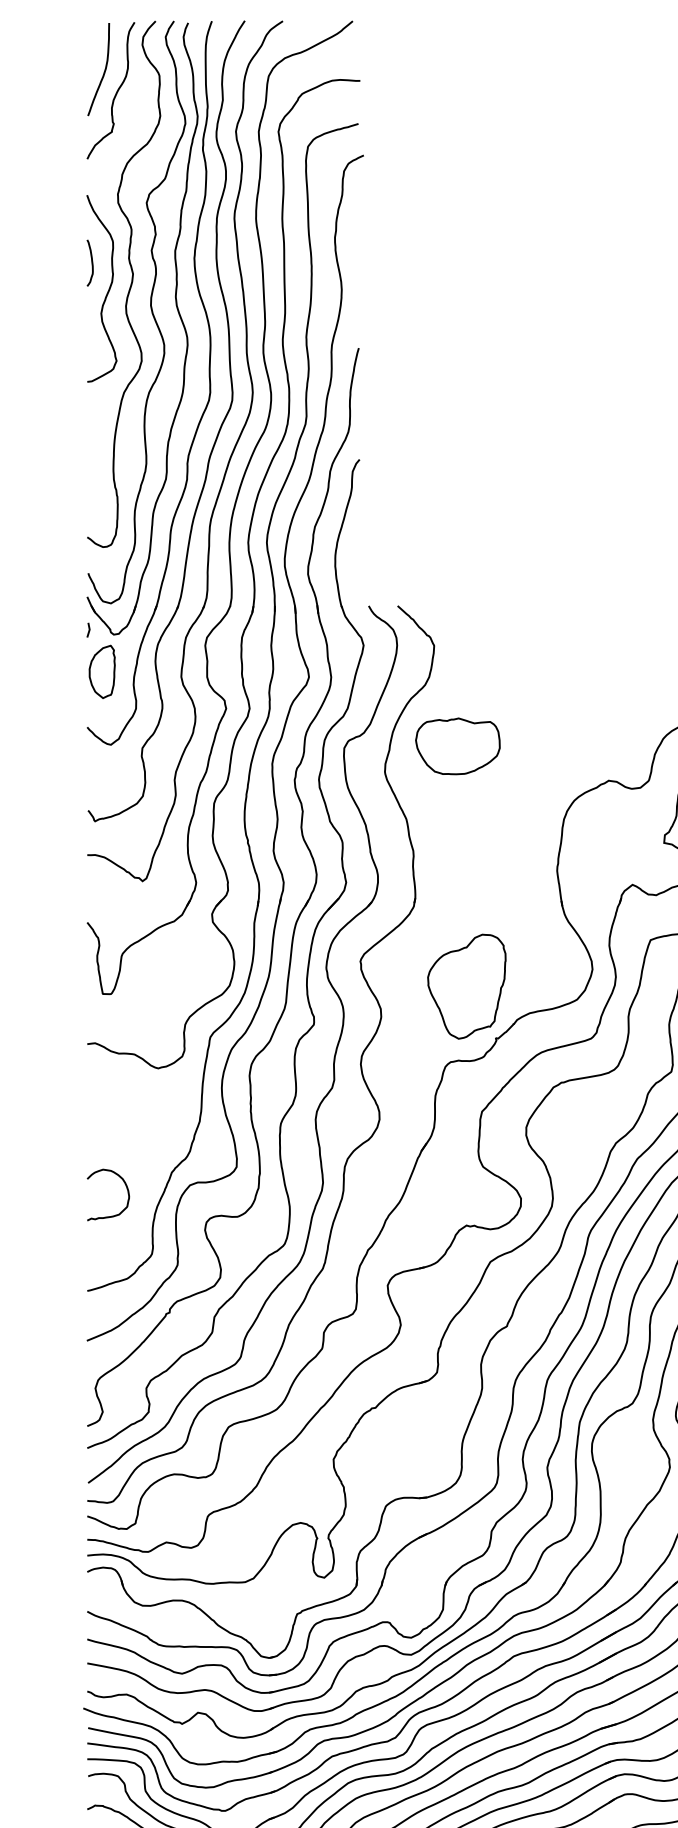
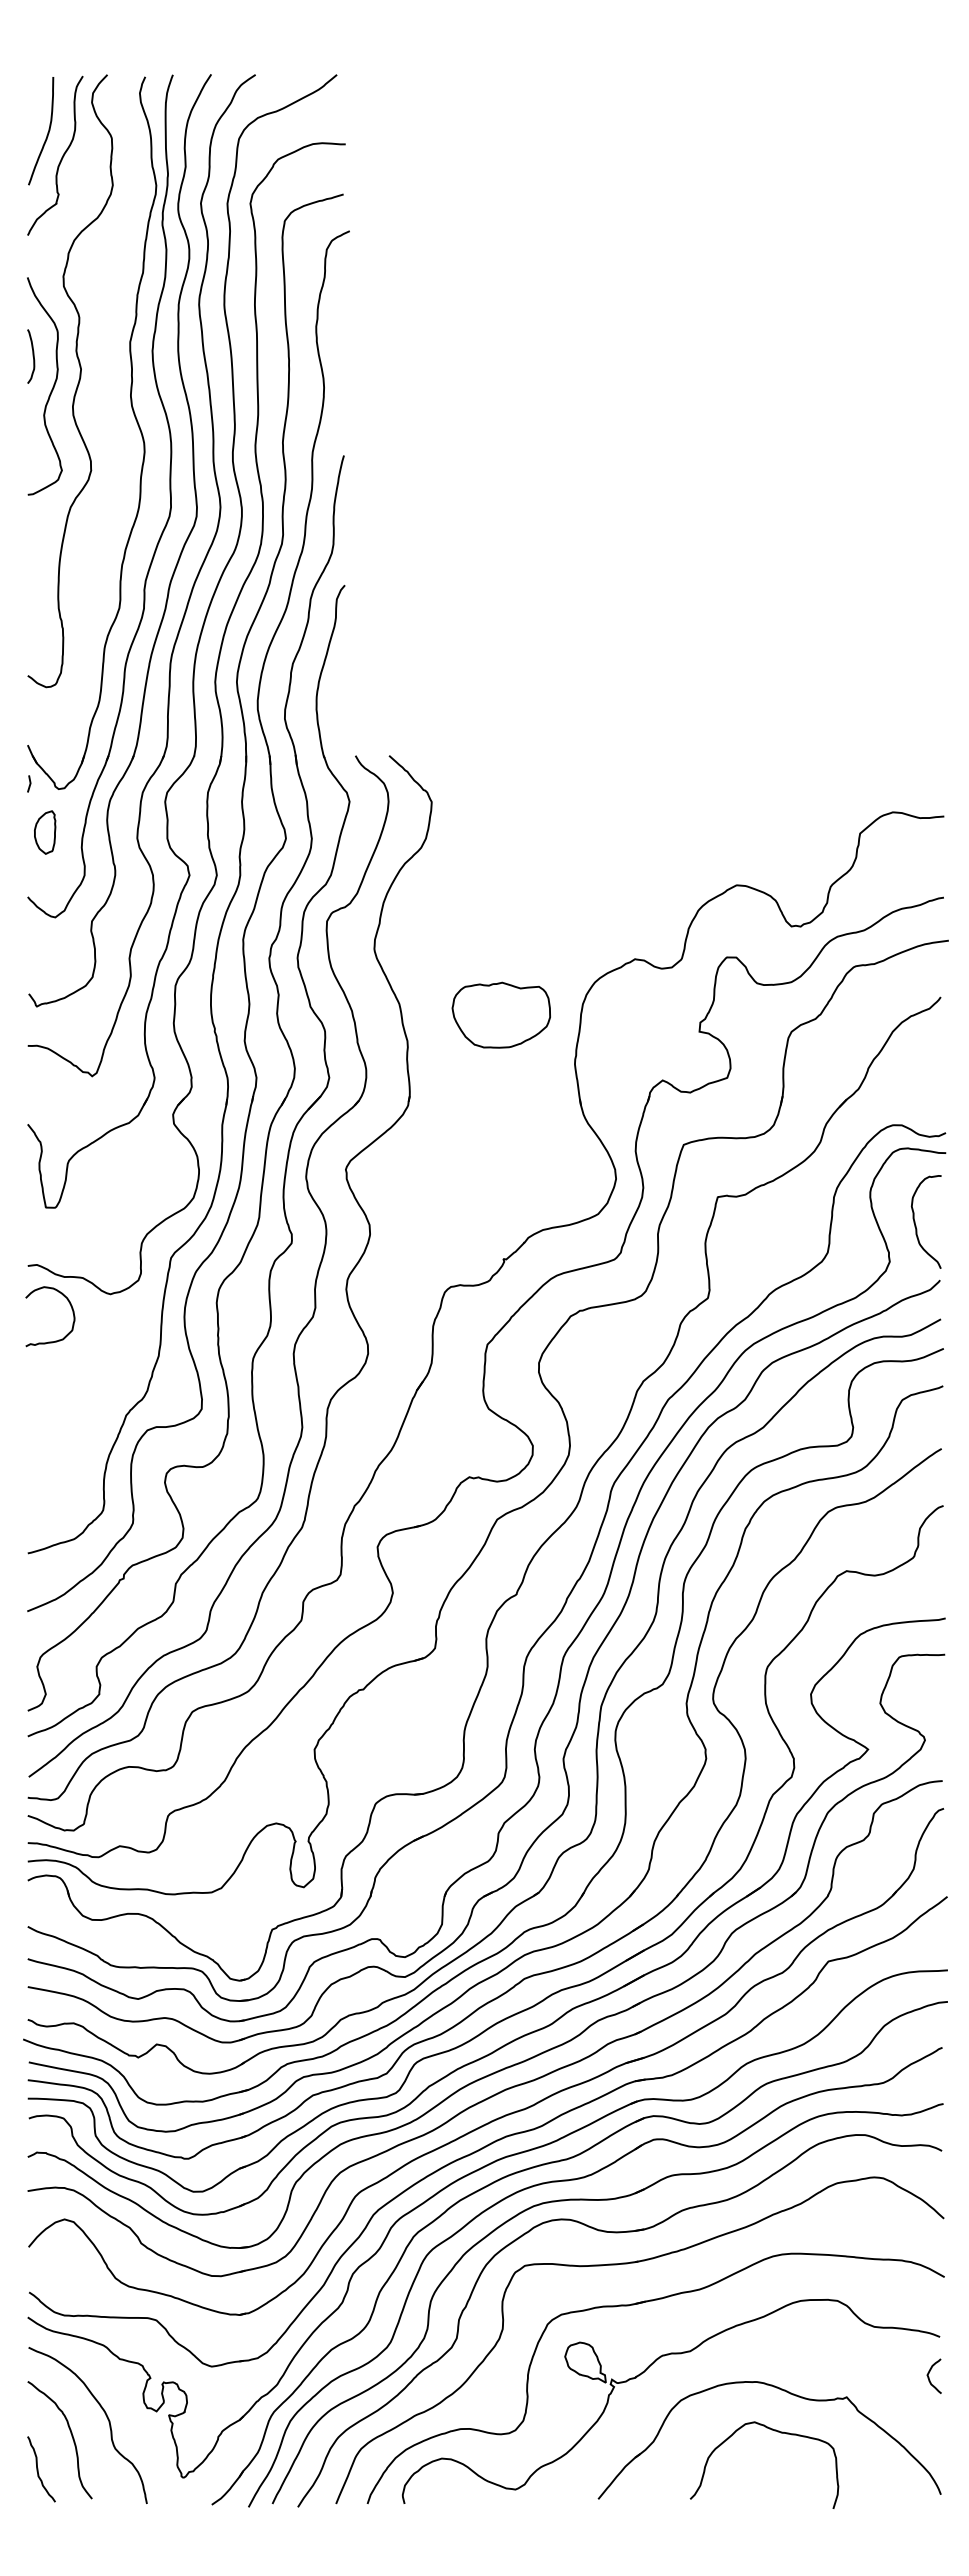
curve: (150, 308) -> (101, 409), removed
part: (101, 671) -> (44, 832), size x0.7
part: (457, 745) -> (500, 1014), moved
part: (466, 986) -> (469, 1198), removed
curve: (126, 1188) -> (71, 1309), moved

